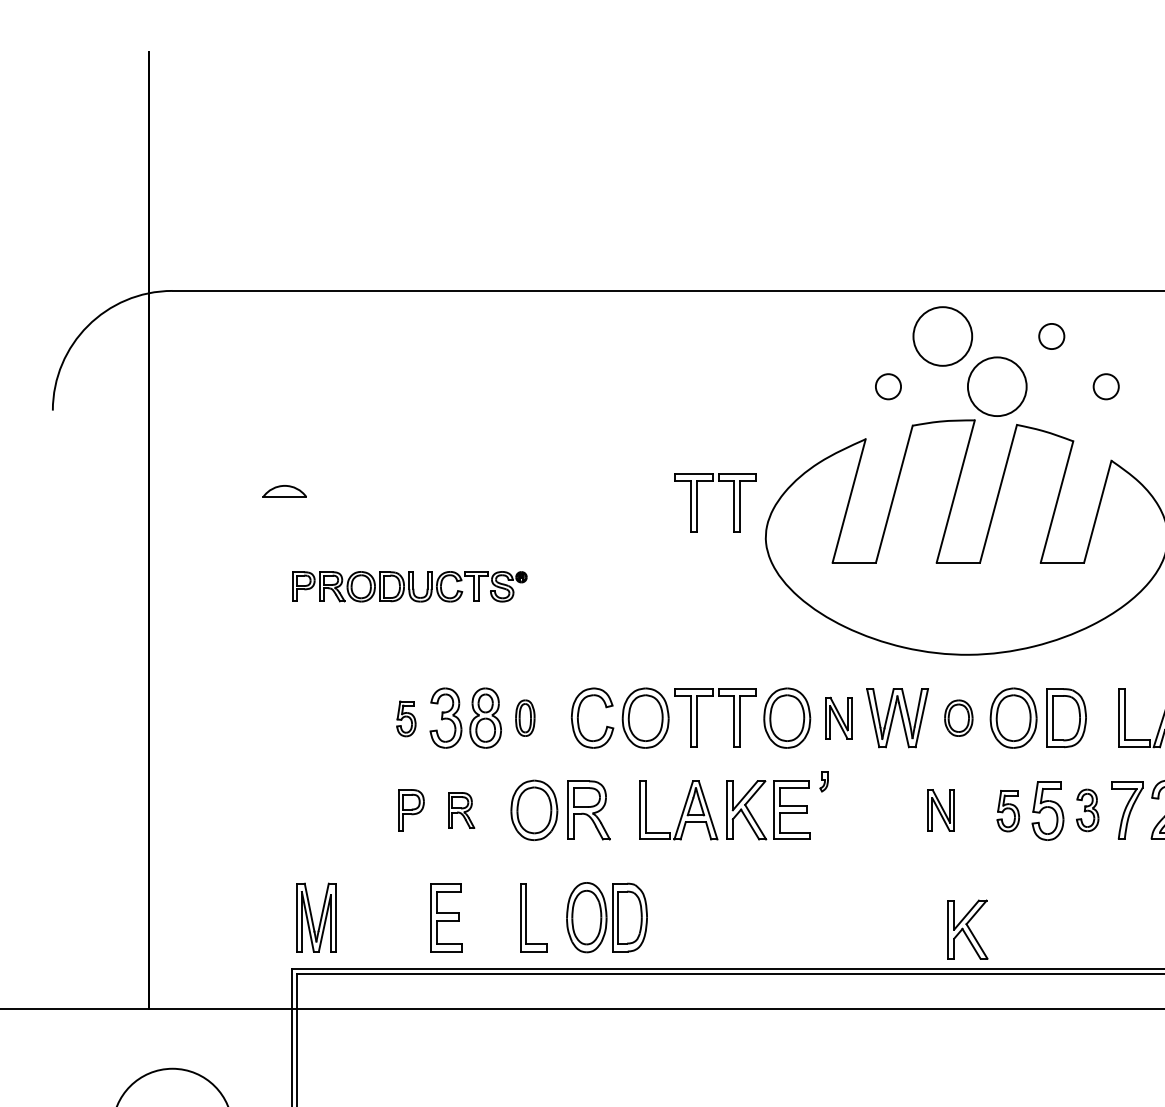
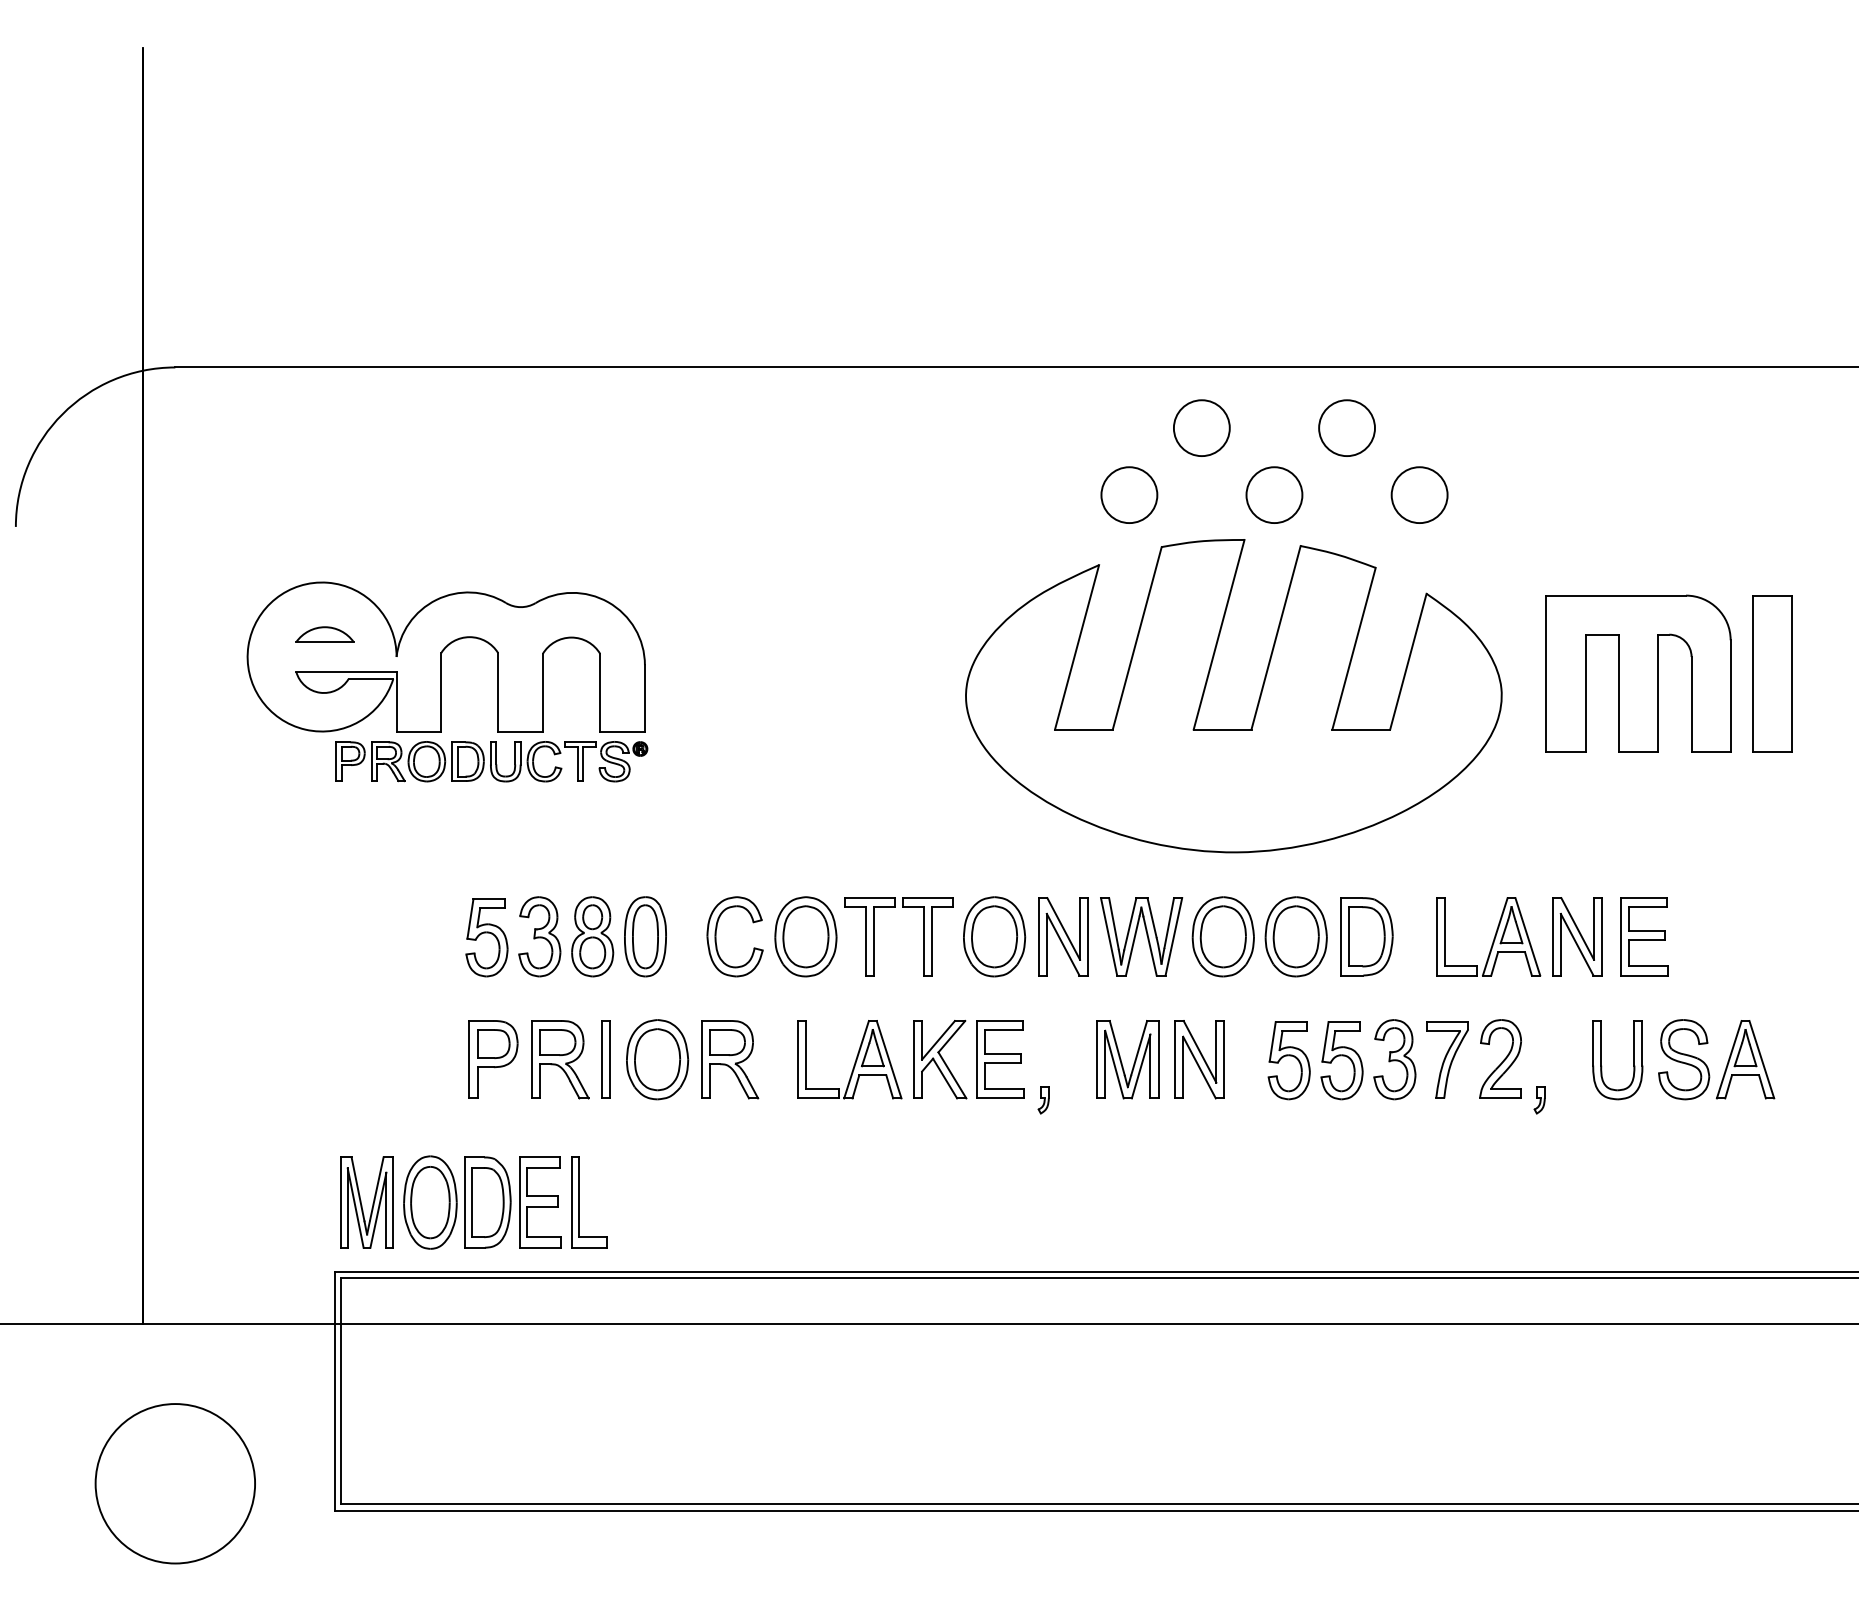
circle: (942, 336) -> (1201, 428), size x0.71
circle: (1051, 336) -> (1346, 428), size x1.67
circle: (888, 387) -> (1129, 495), size x1.67
circle: (997, 387) -> (1274, 495), size x0.71
circle: (1106, 387) -> (1419, 495), size x1.67
part: (697, 502) -> (874, 649), removed
part: (375, 507) -> (445, 656), added
part: (525, 717) -> (645, 936), size x1.67
part: (839, 717) -> (1063, 936), size x1.43
part: (958, 717) -> (1222, 936), size x1.67
part: (406, 718) -> (486, 937), size x1.67
part: (823, 781) -> (1043, 1100), moved
part: (411, 810) -> (493, 1059), size x1.43
part: (461, 810) -> (560, 1059), size x1.67
part: (495, 810) -> (605, 1059), added
part: (887, 810) -> (1127, 1059), added
part: (941, 810) -> (1199, 1059), size x1.43
part: (1007, 810) -> (1288, 1060), size x1.43
part: (1087, 810) -> (1394, 1059), size x1.43
part: (526, 917) -> (579, 1202), moved
part: (607, 917) -> (457, 1202), moved
part: (968, 929) -> (1235, 1218), removed

